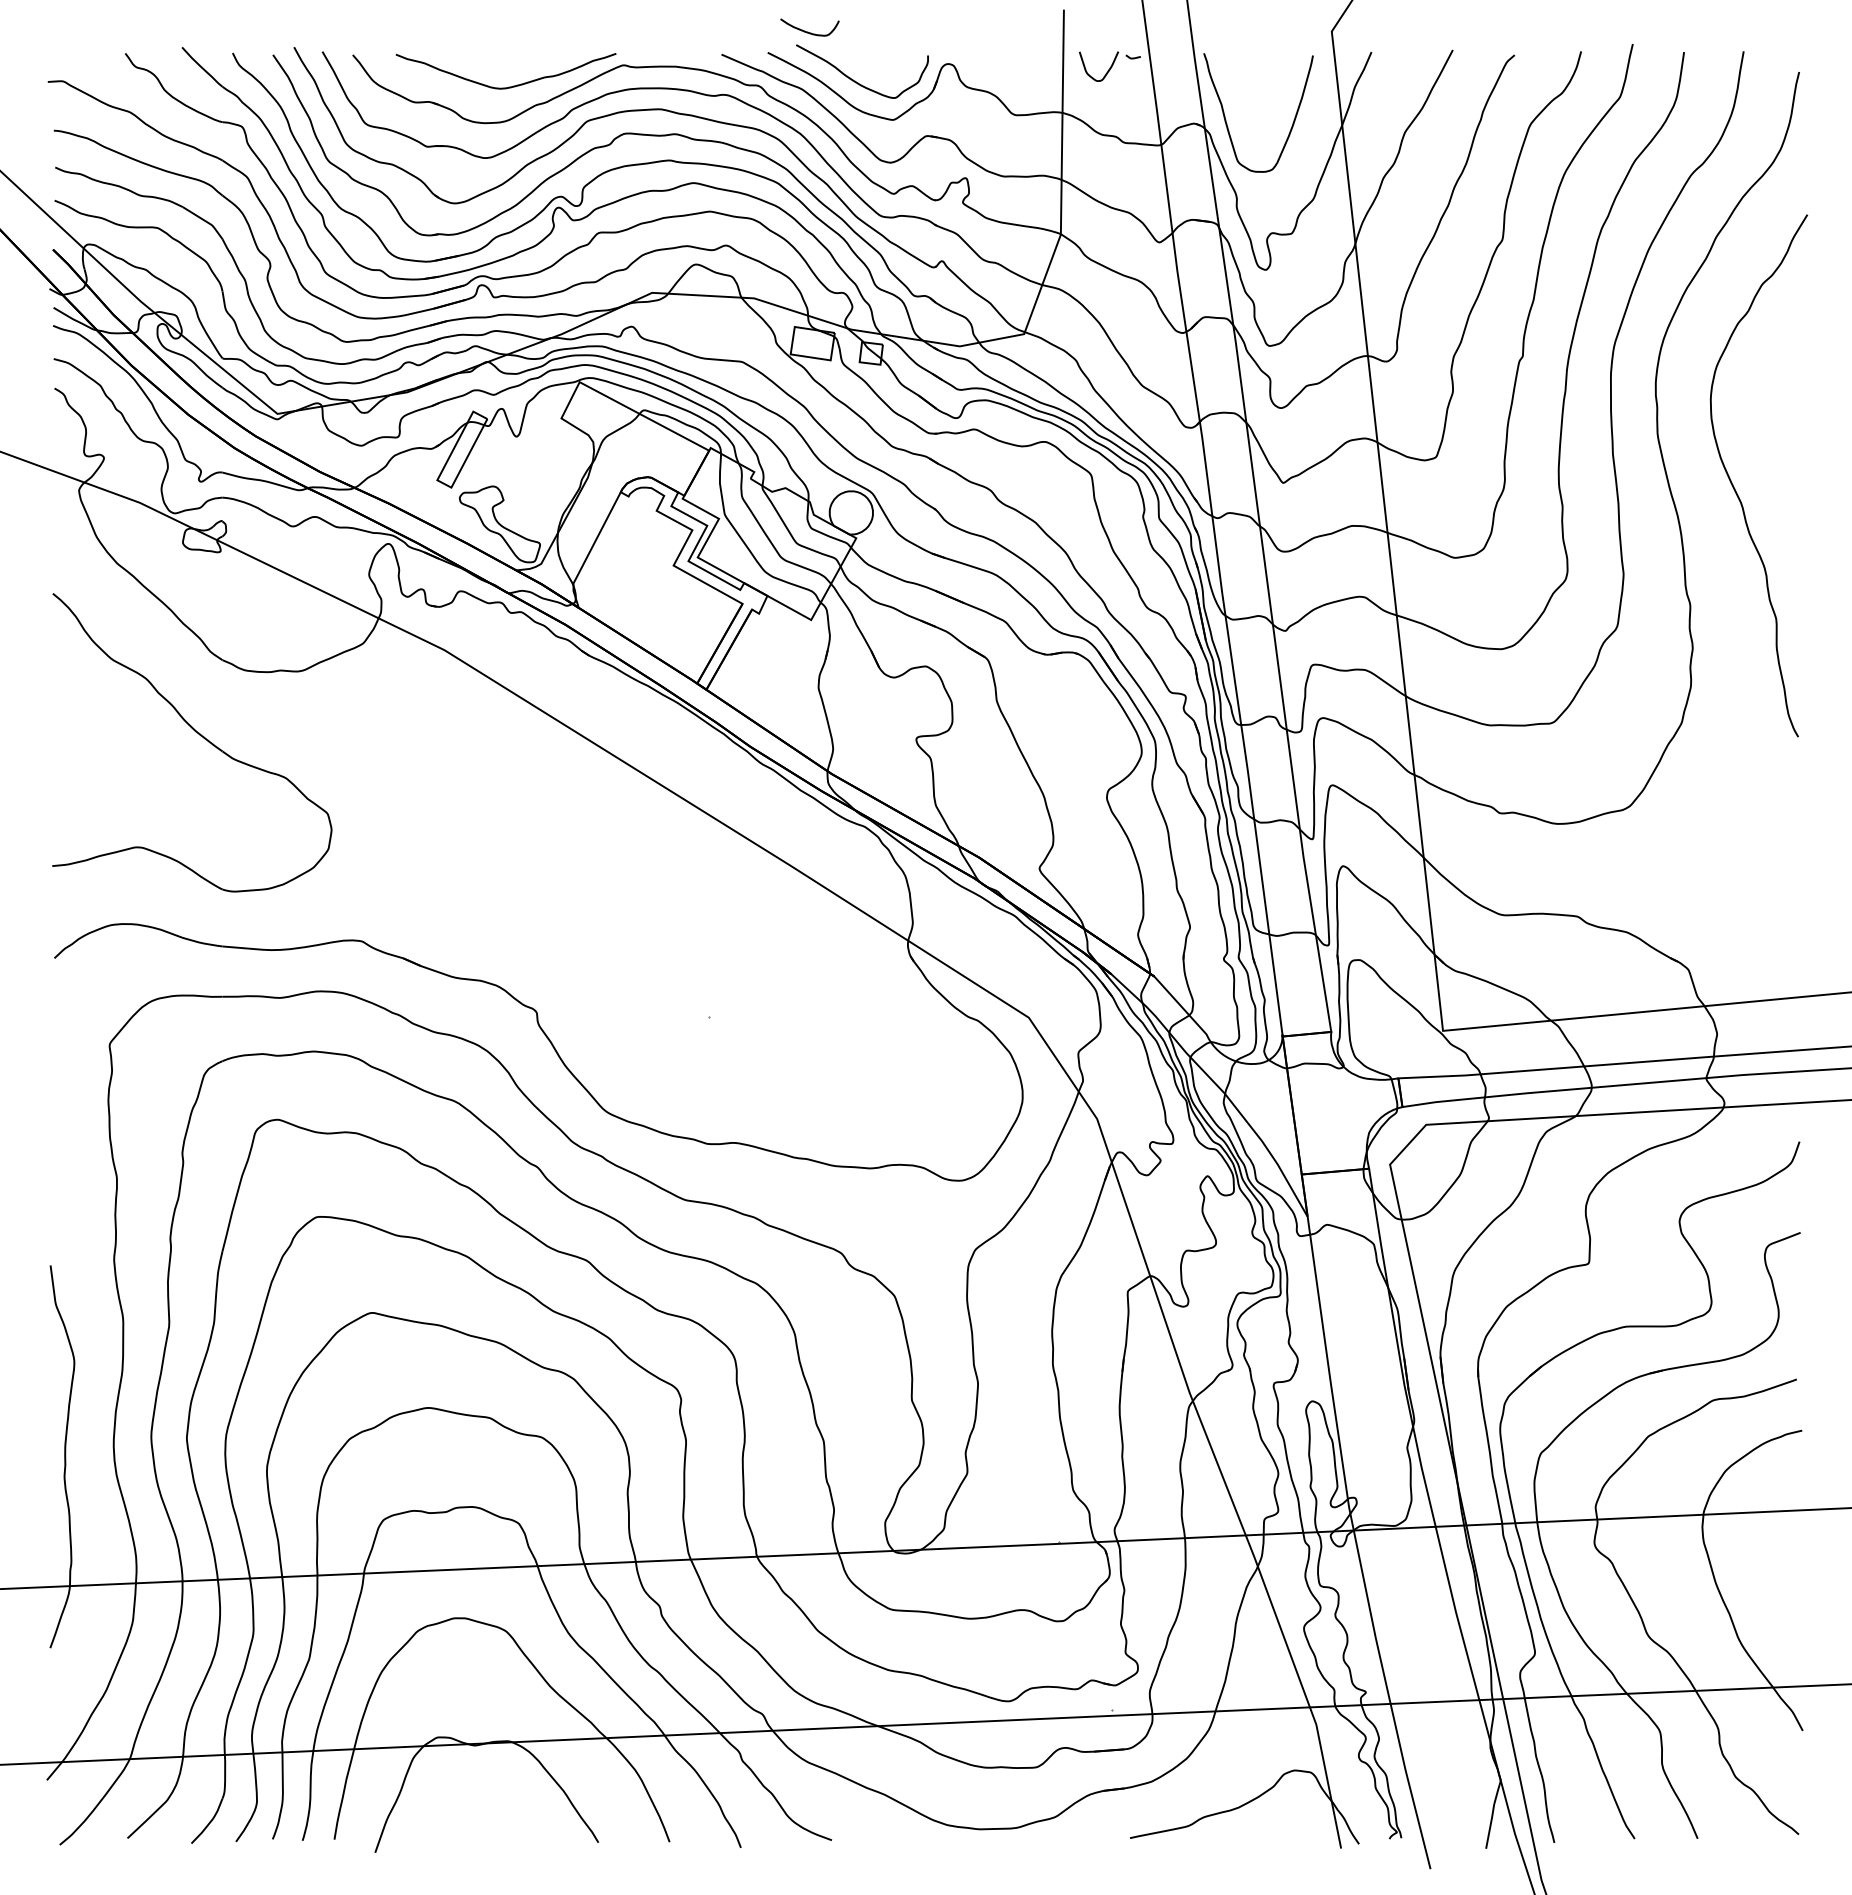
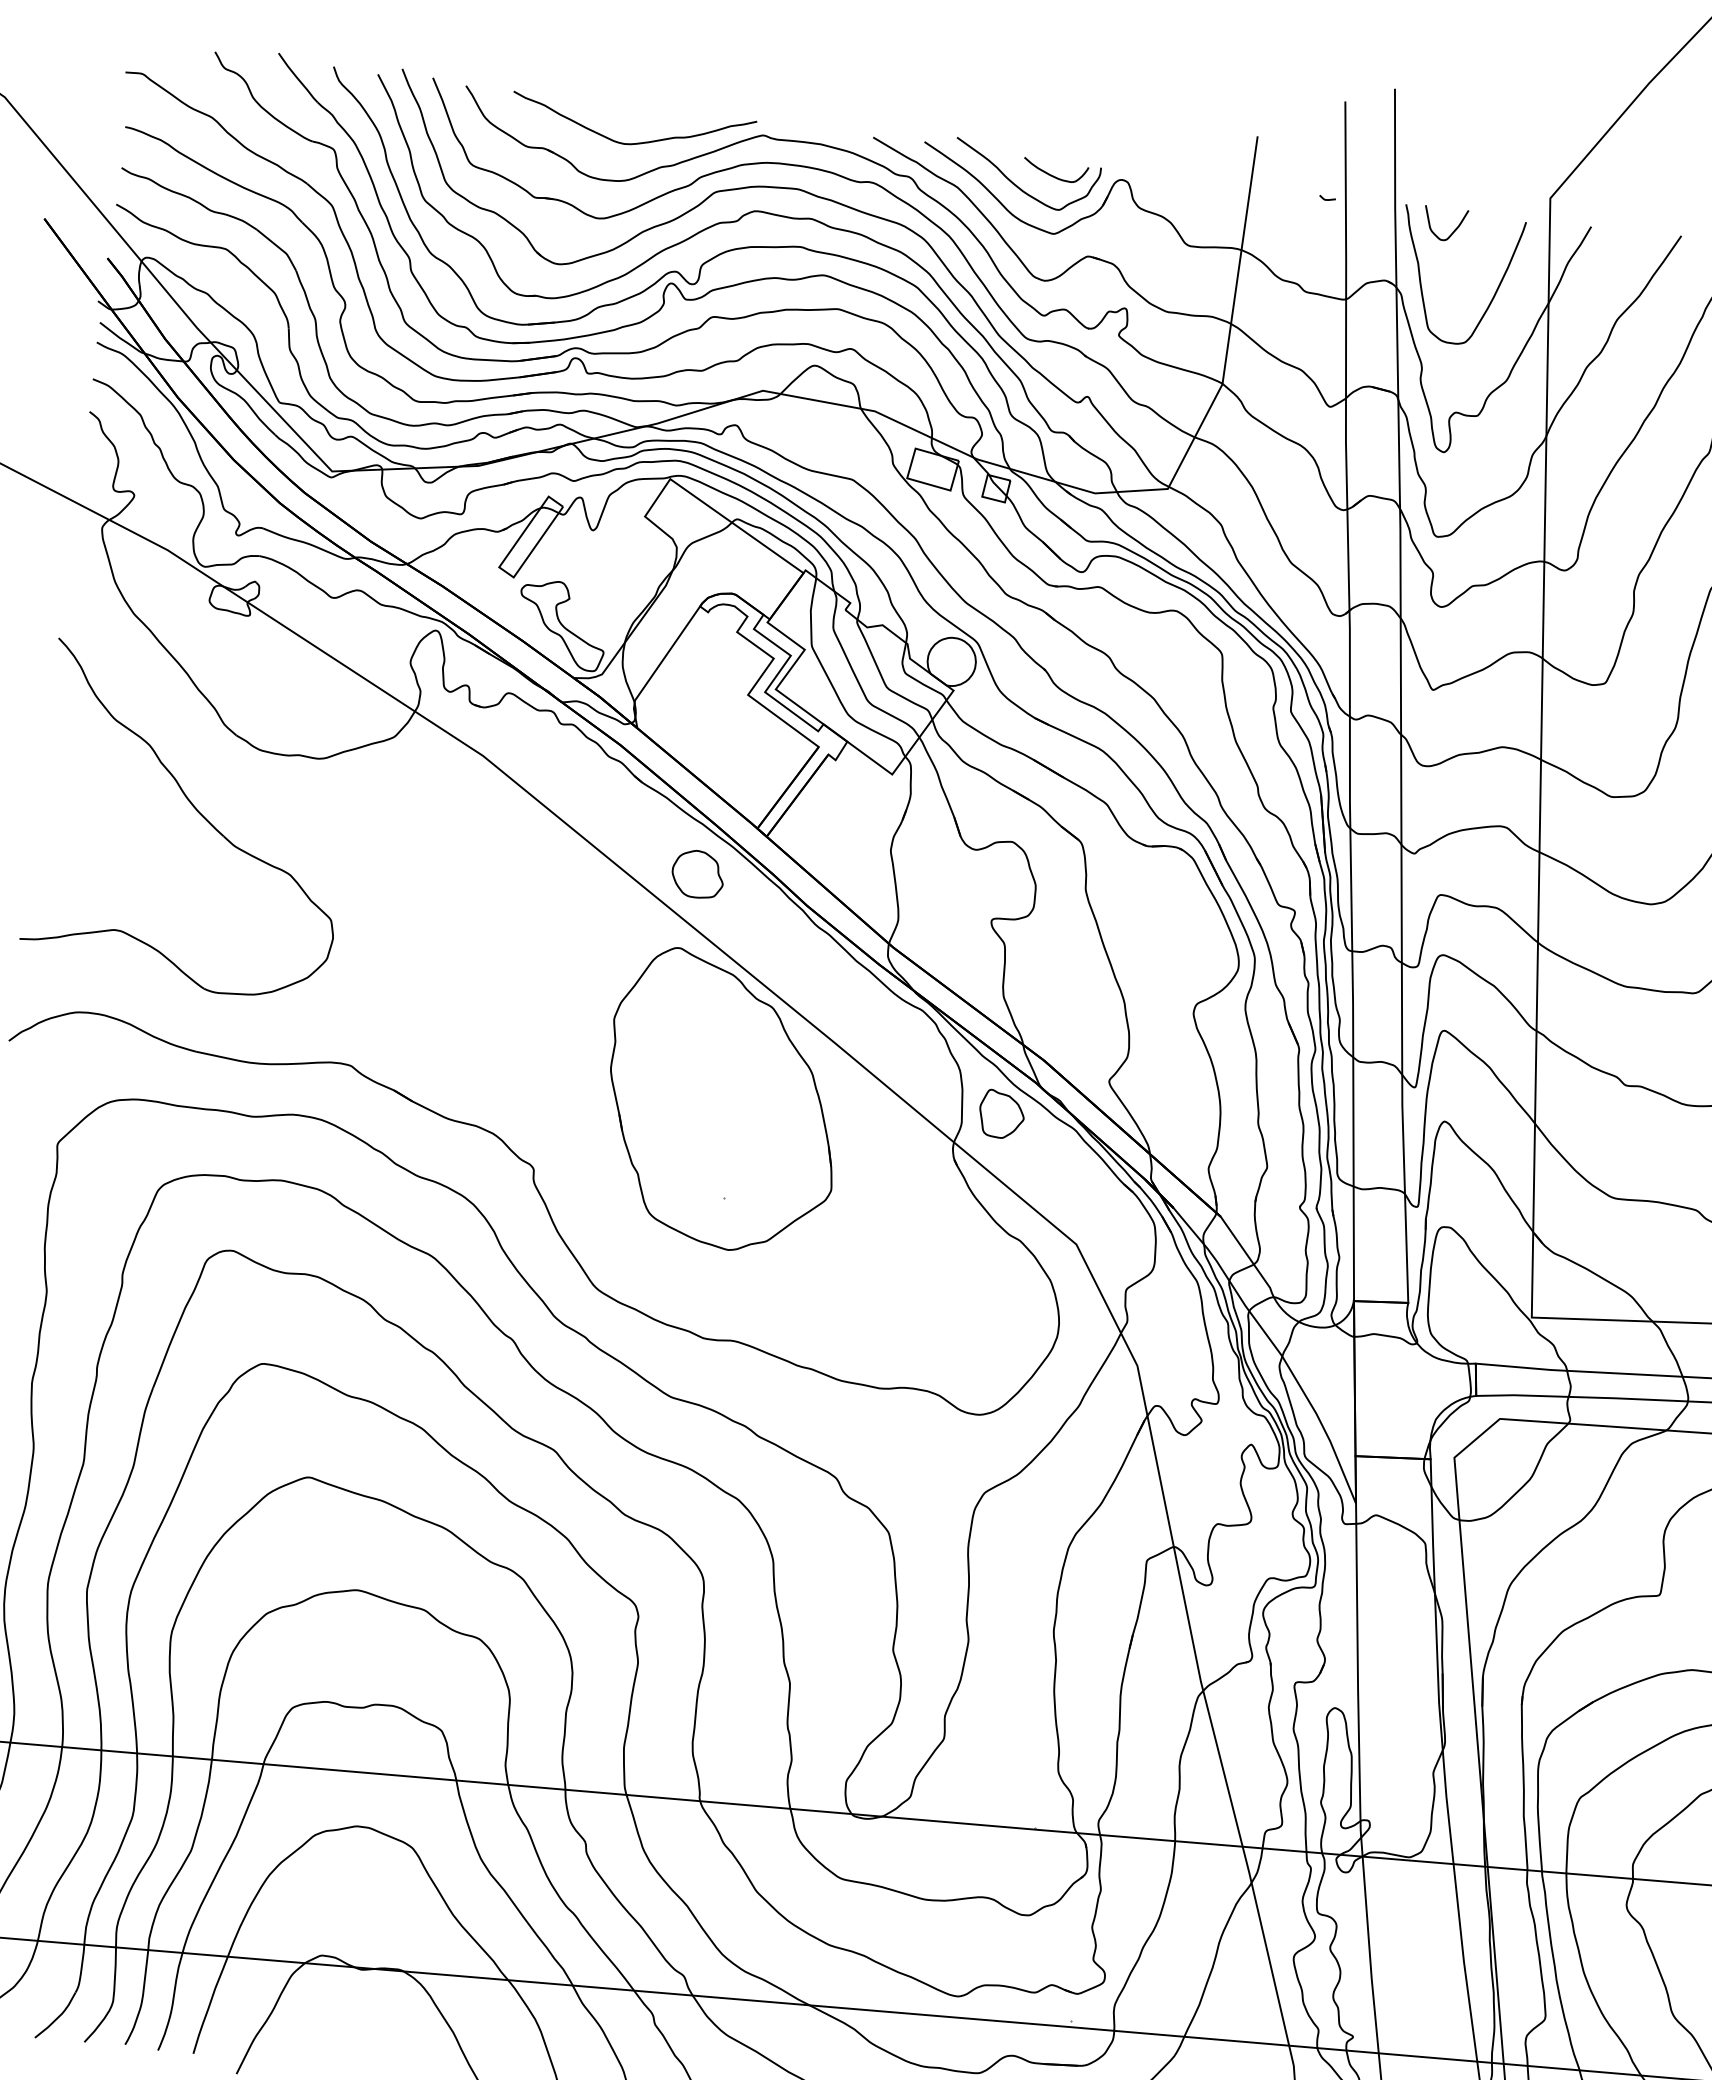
curve: (808, 31) -> (1053, 175), moved
curve: (1107, 70) -> (1453, 229), moved
part: (649, 730) -> (698, 873), added
part: (947, 910) -> (1001, 1114), added
part: (697, 930) -> (722, 1101), added

